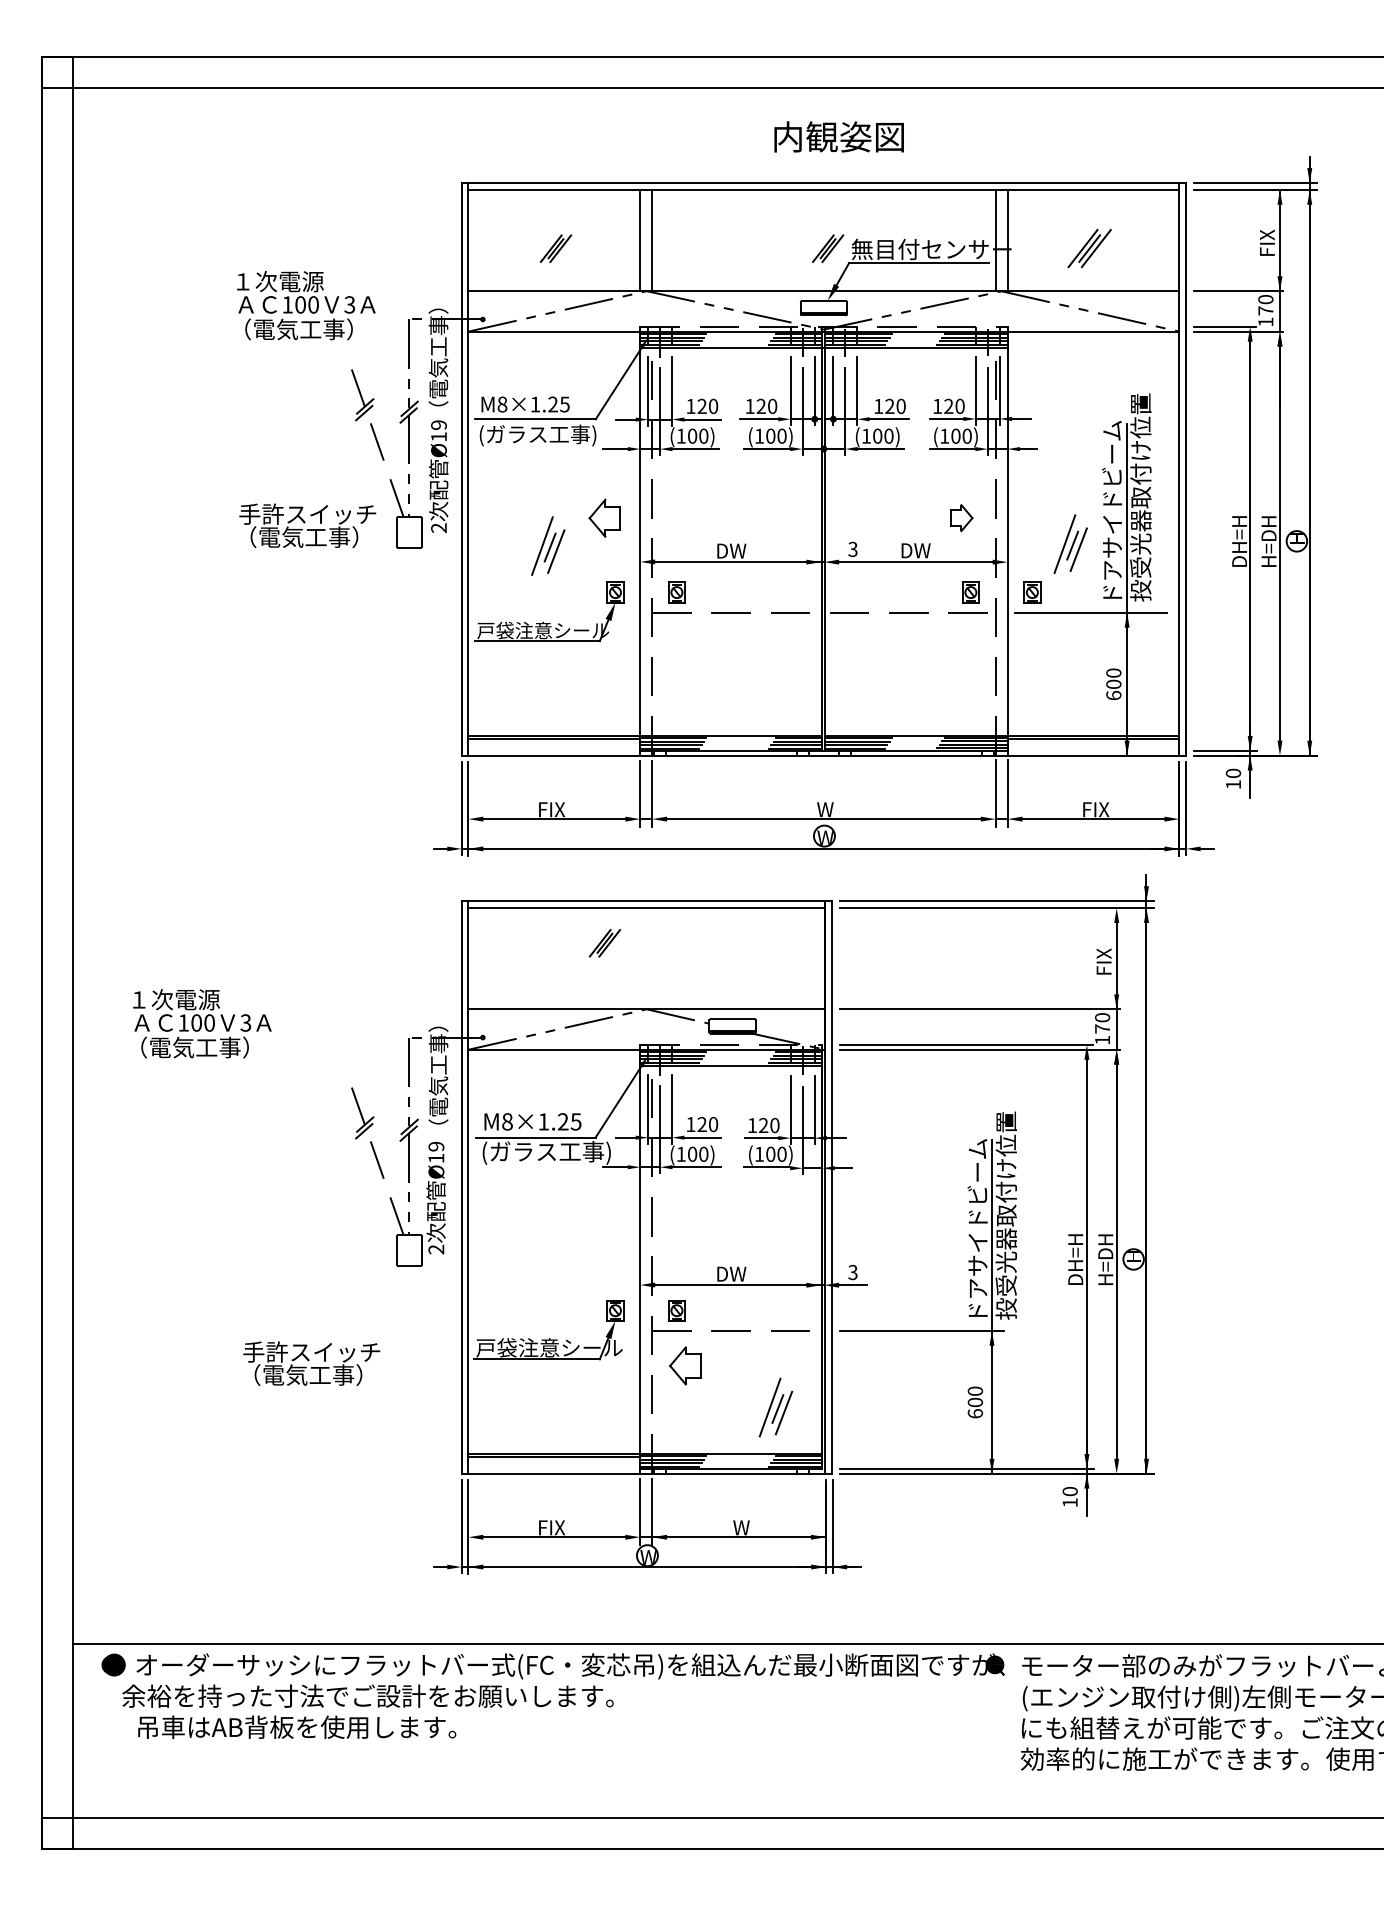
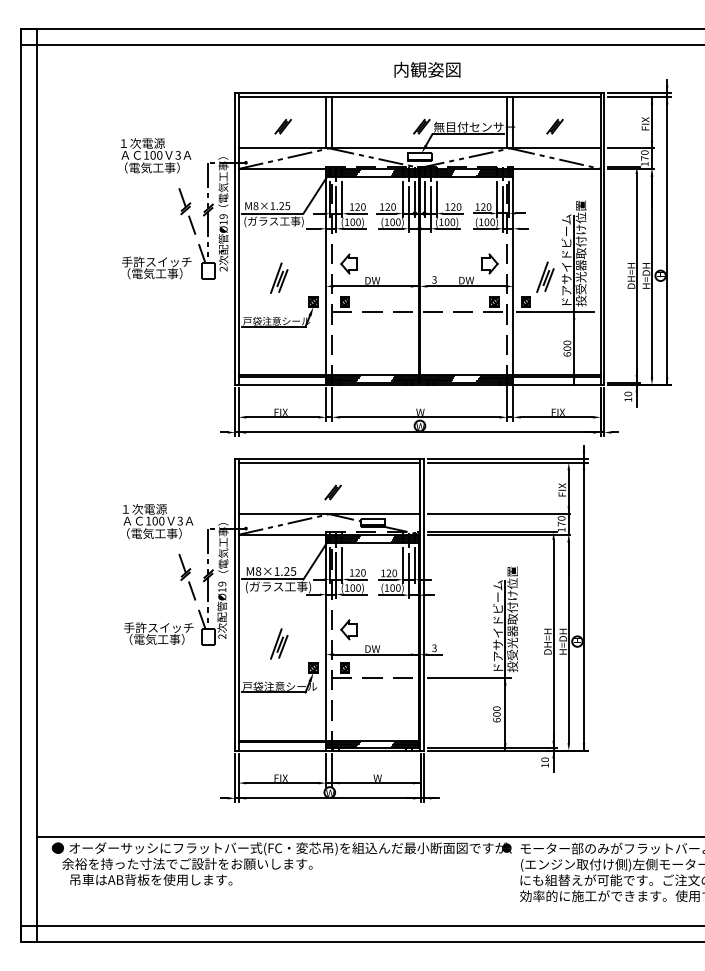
part: (1088, 248) -> (554, 126), size x0.71
part: (603, 517) -> (348, 263), moved
part: (960, 517) -> (489, 263), size x1.43
part: (603, 943) -> (332, 492), moved
text: (203, 1023) -> (158, 521), moved
text: (311, 1363) -> (158, 633), moved
part: (684, 1365) -> (348, 629), moved
part: (776, 1406) -> (279, 643), moved

